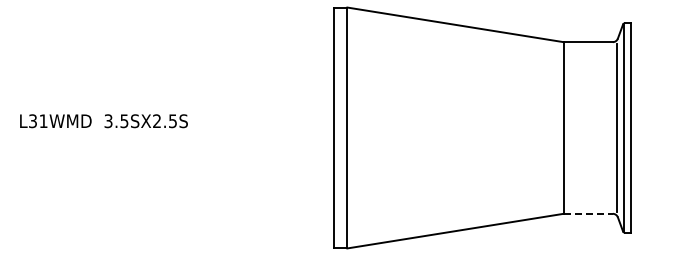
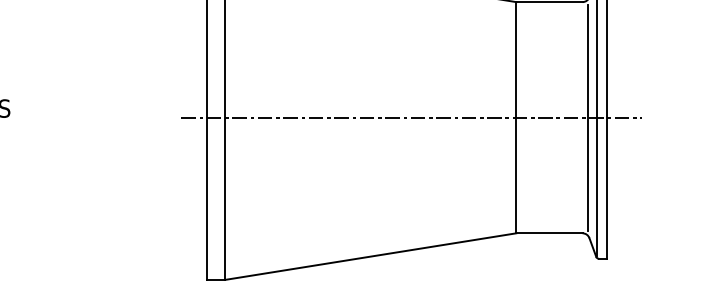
line: (485, 128) -> (411, 118), added
line: (588, 213) -> (549, 232), dashed -> solid

